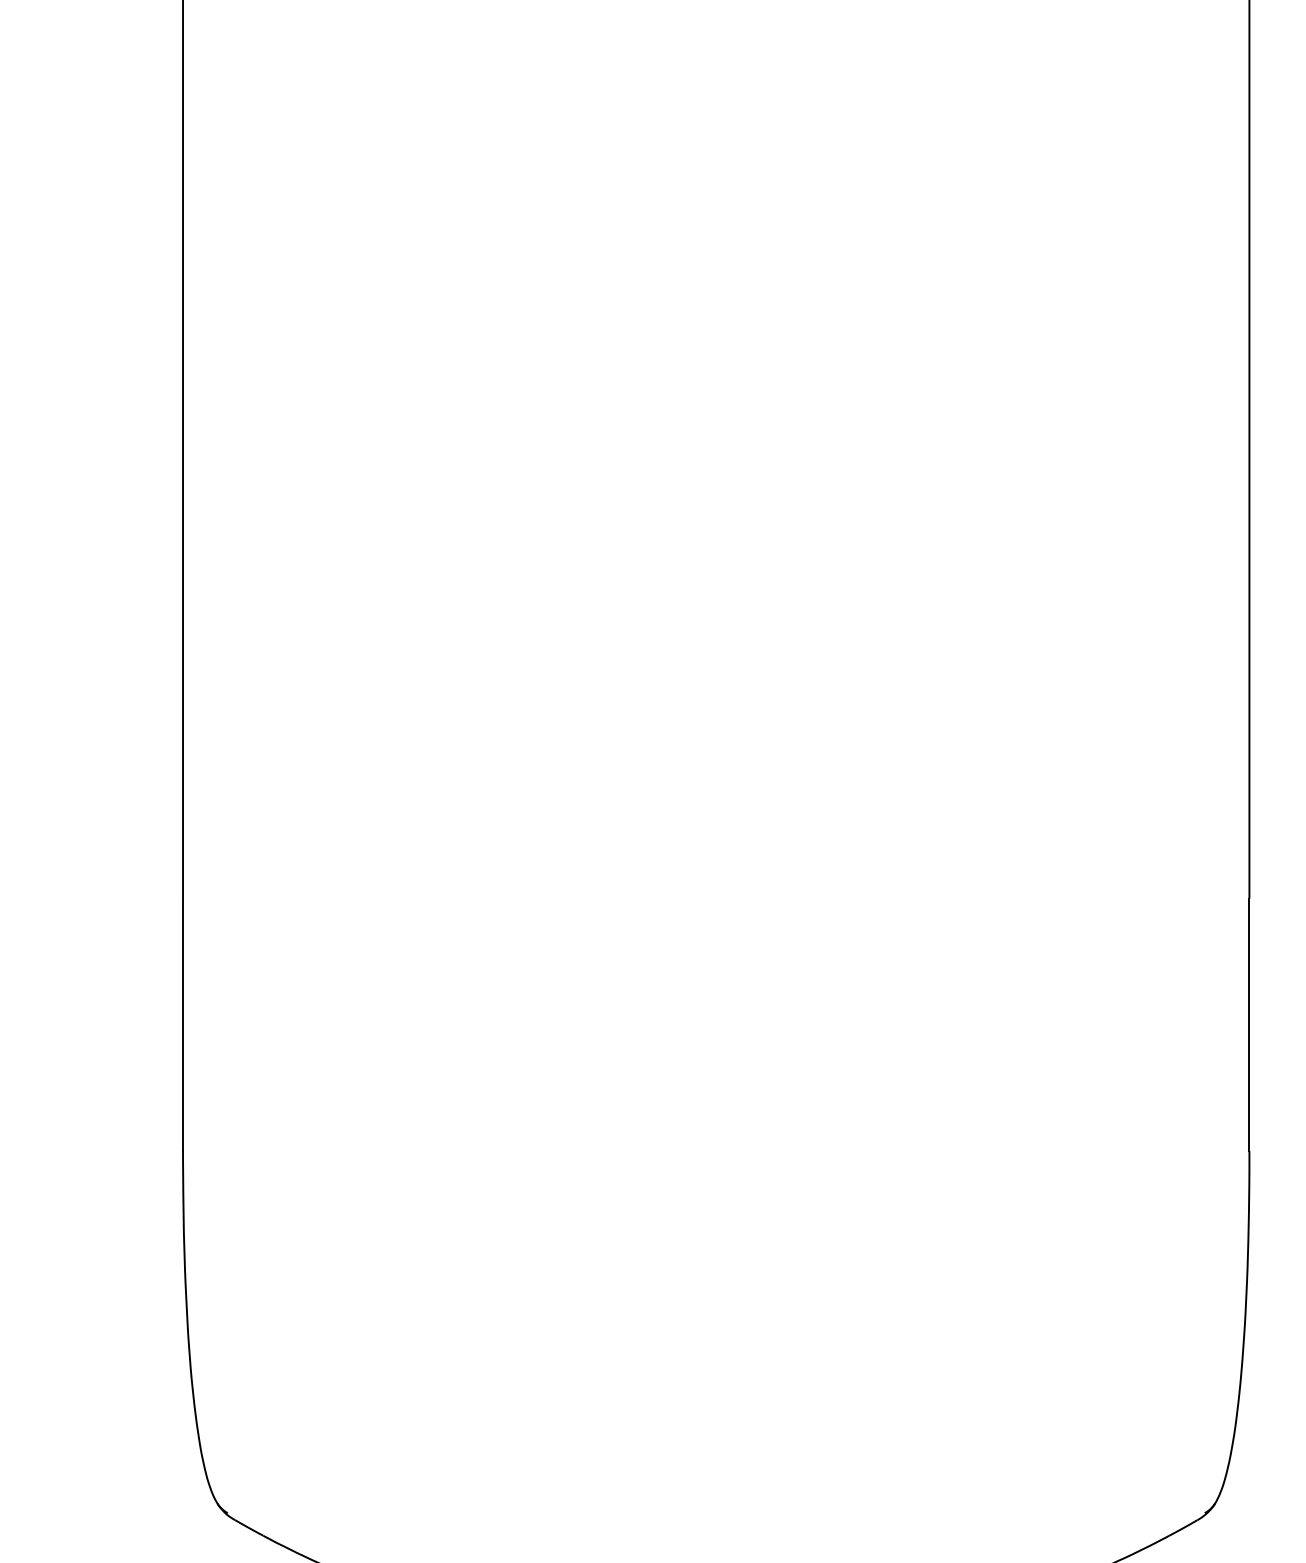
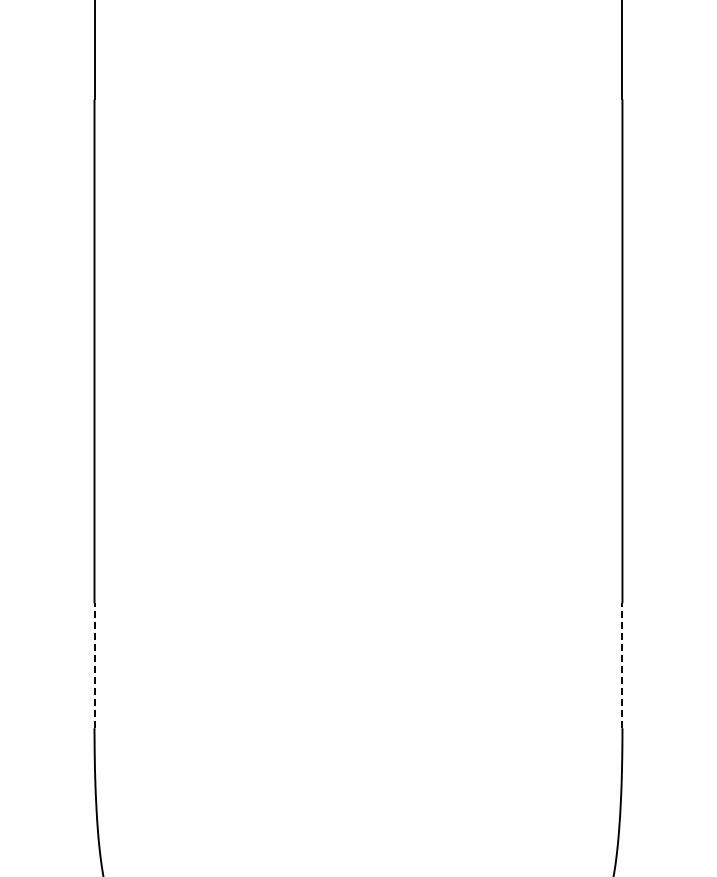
line: (182, 1024) -> (94, 665), solid -> dashed
line: (1249, 1024) -> (622, 665), solid -> dashed

